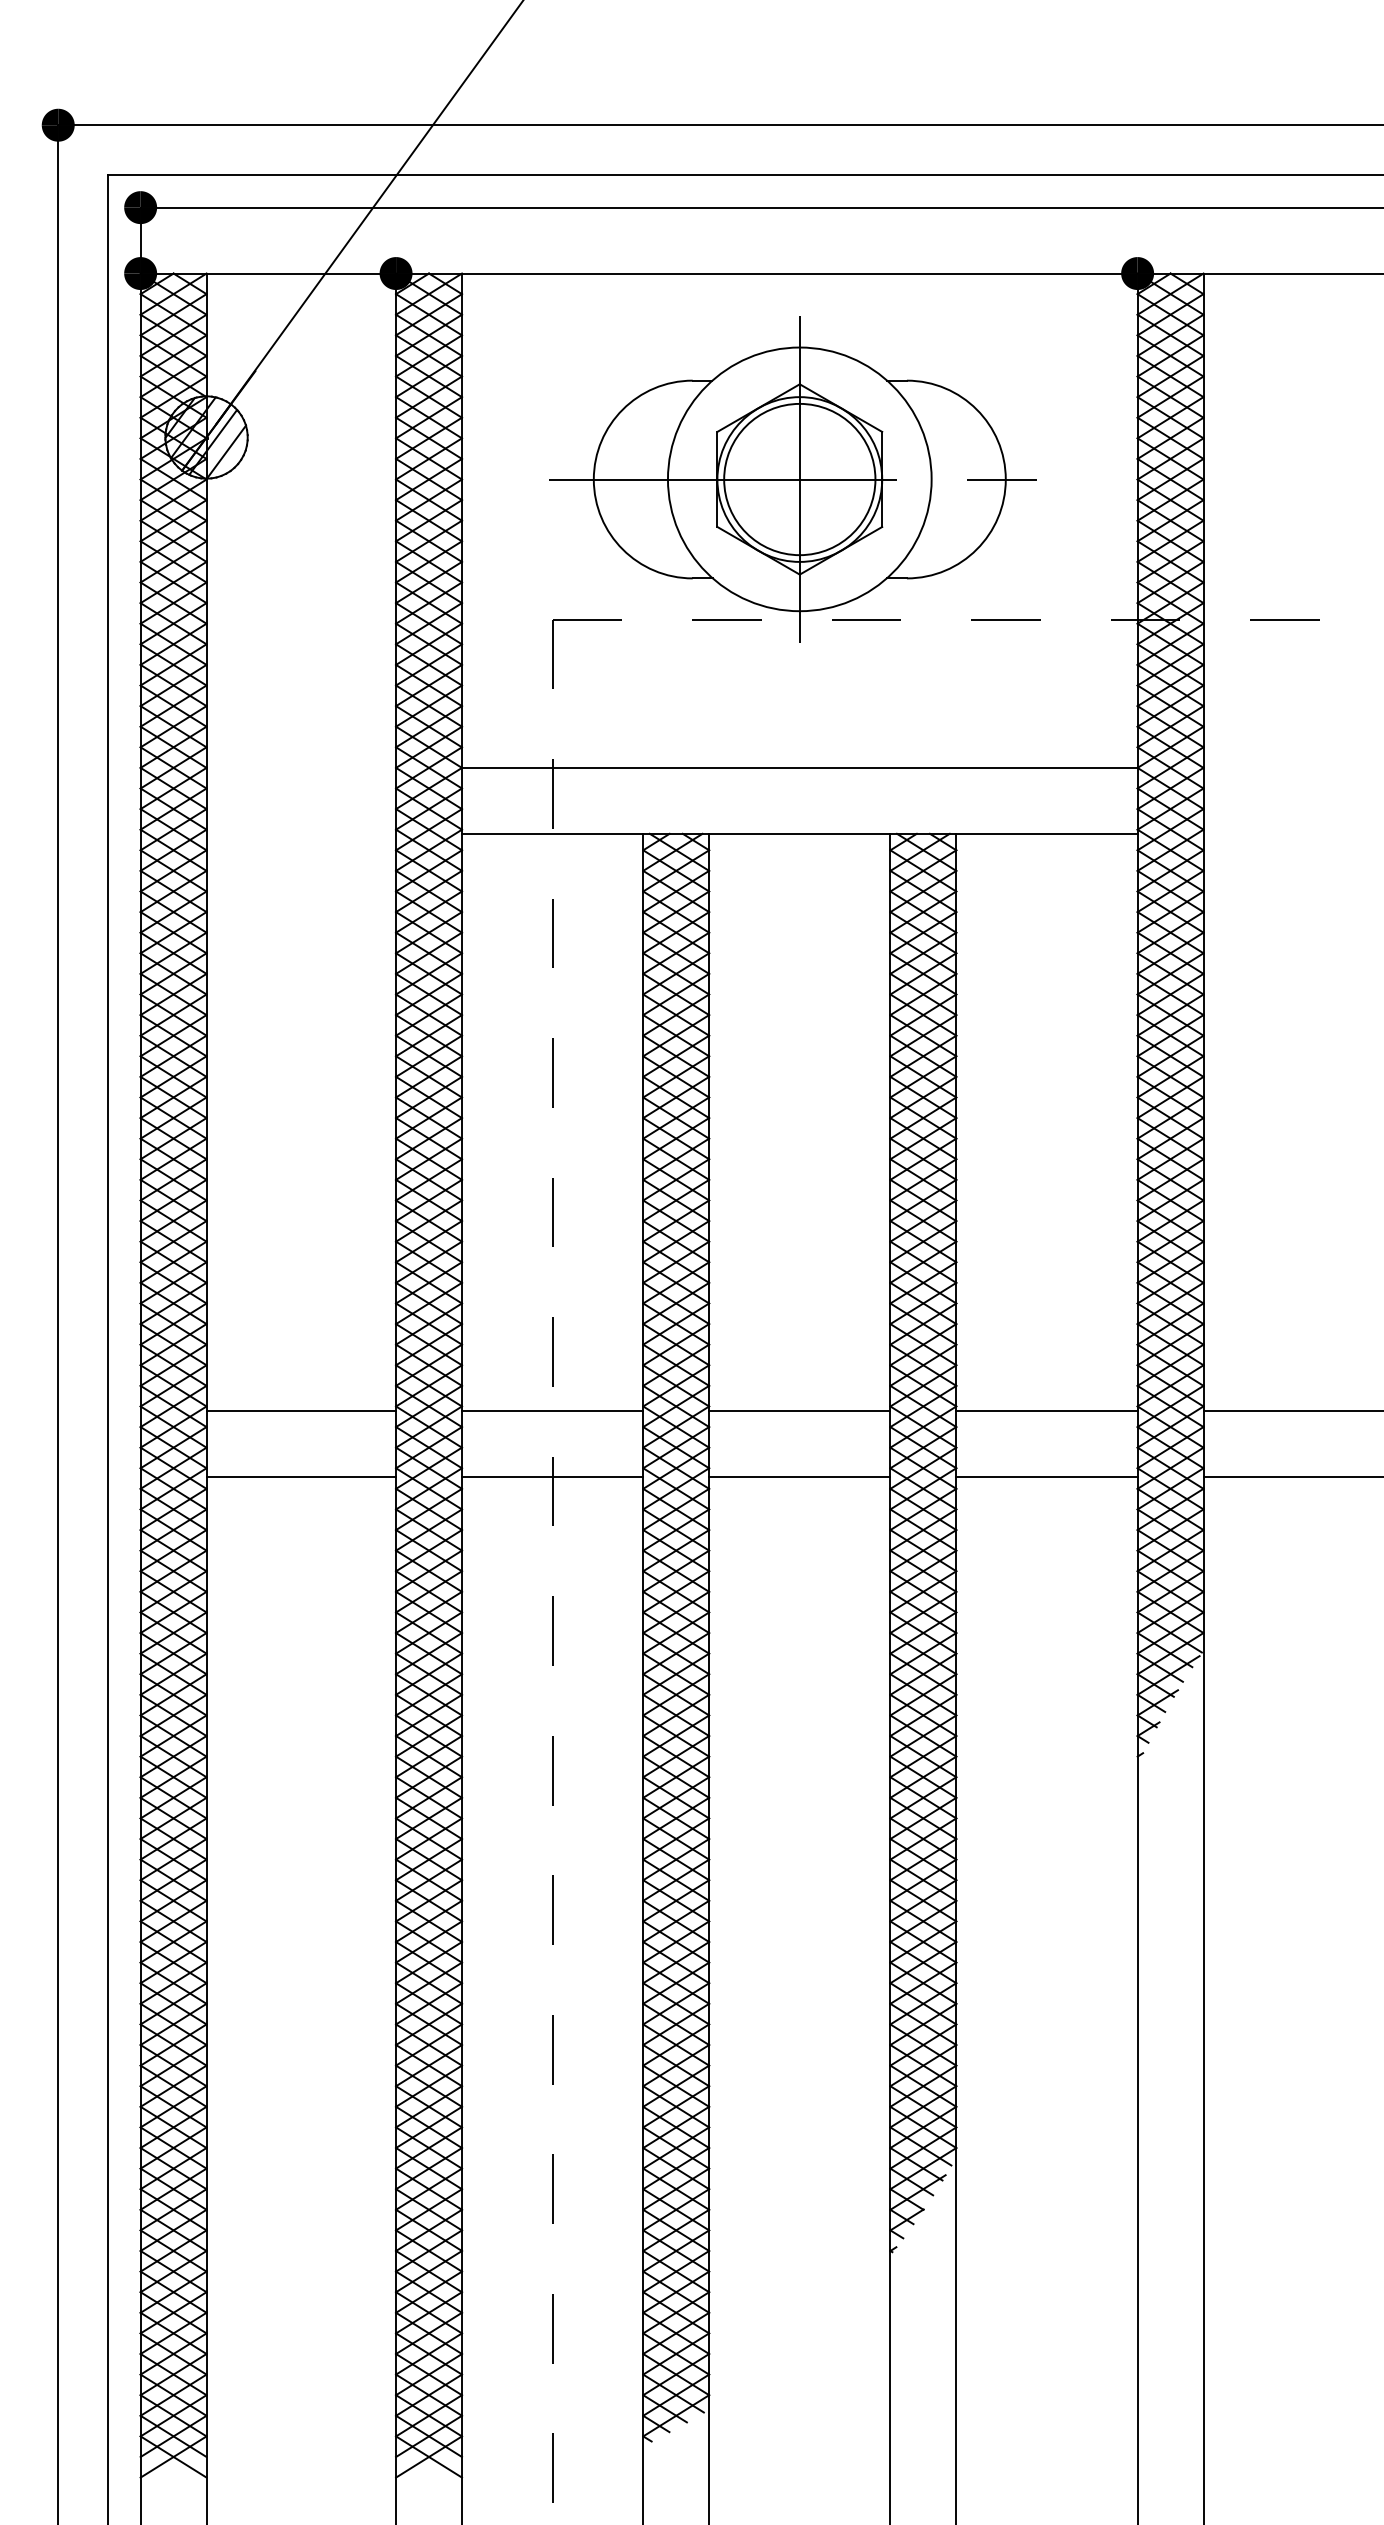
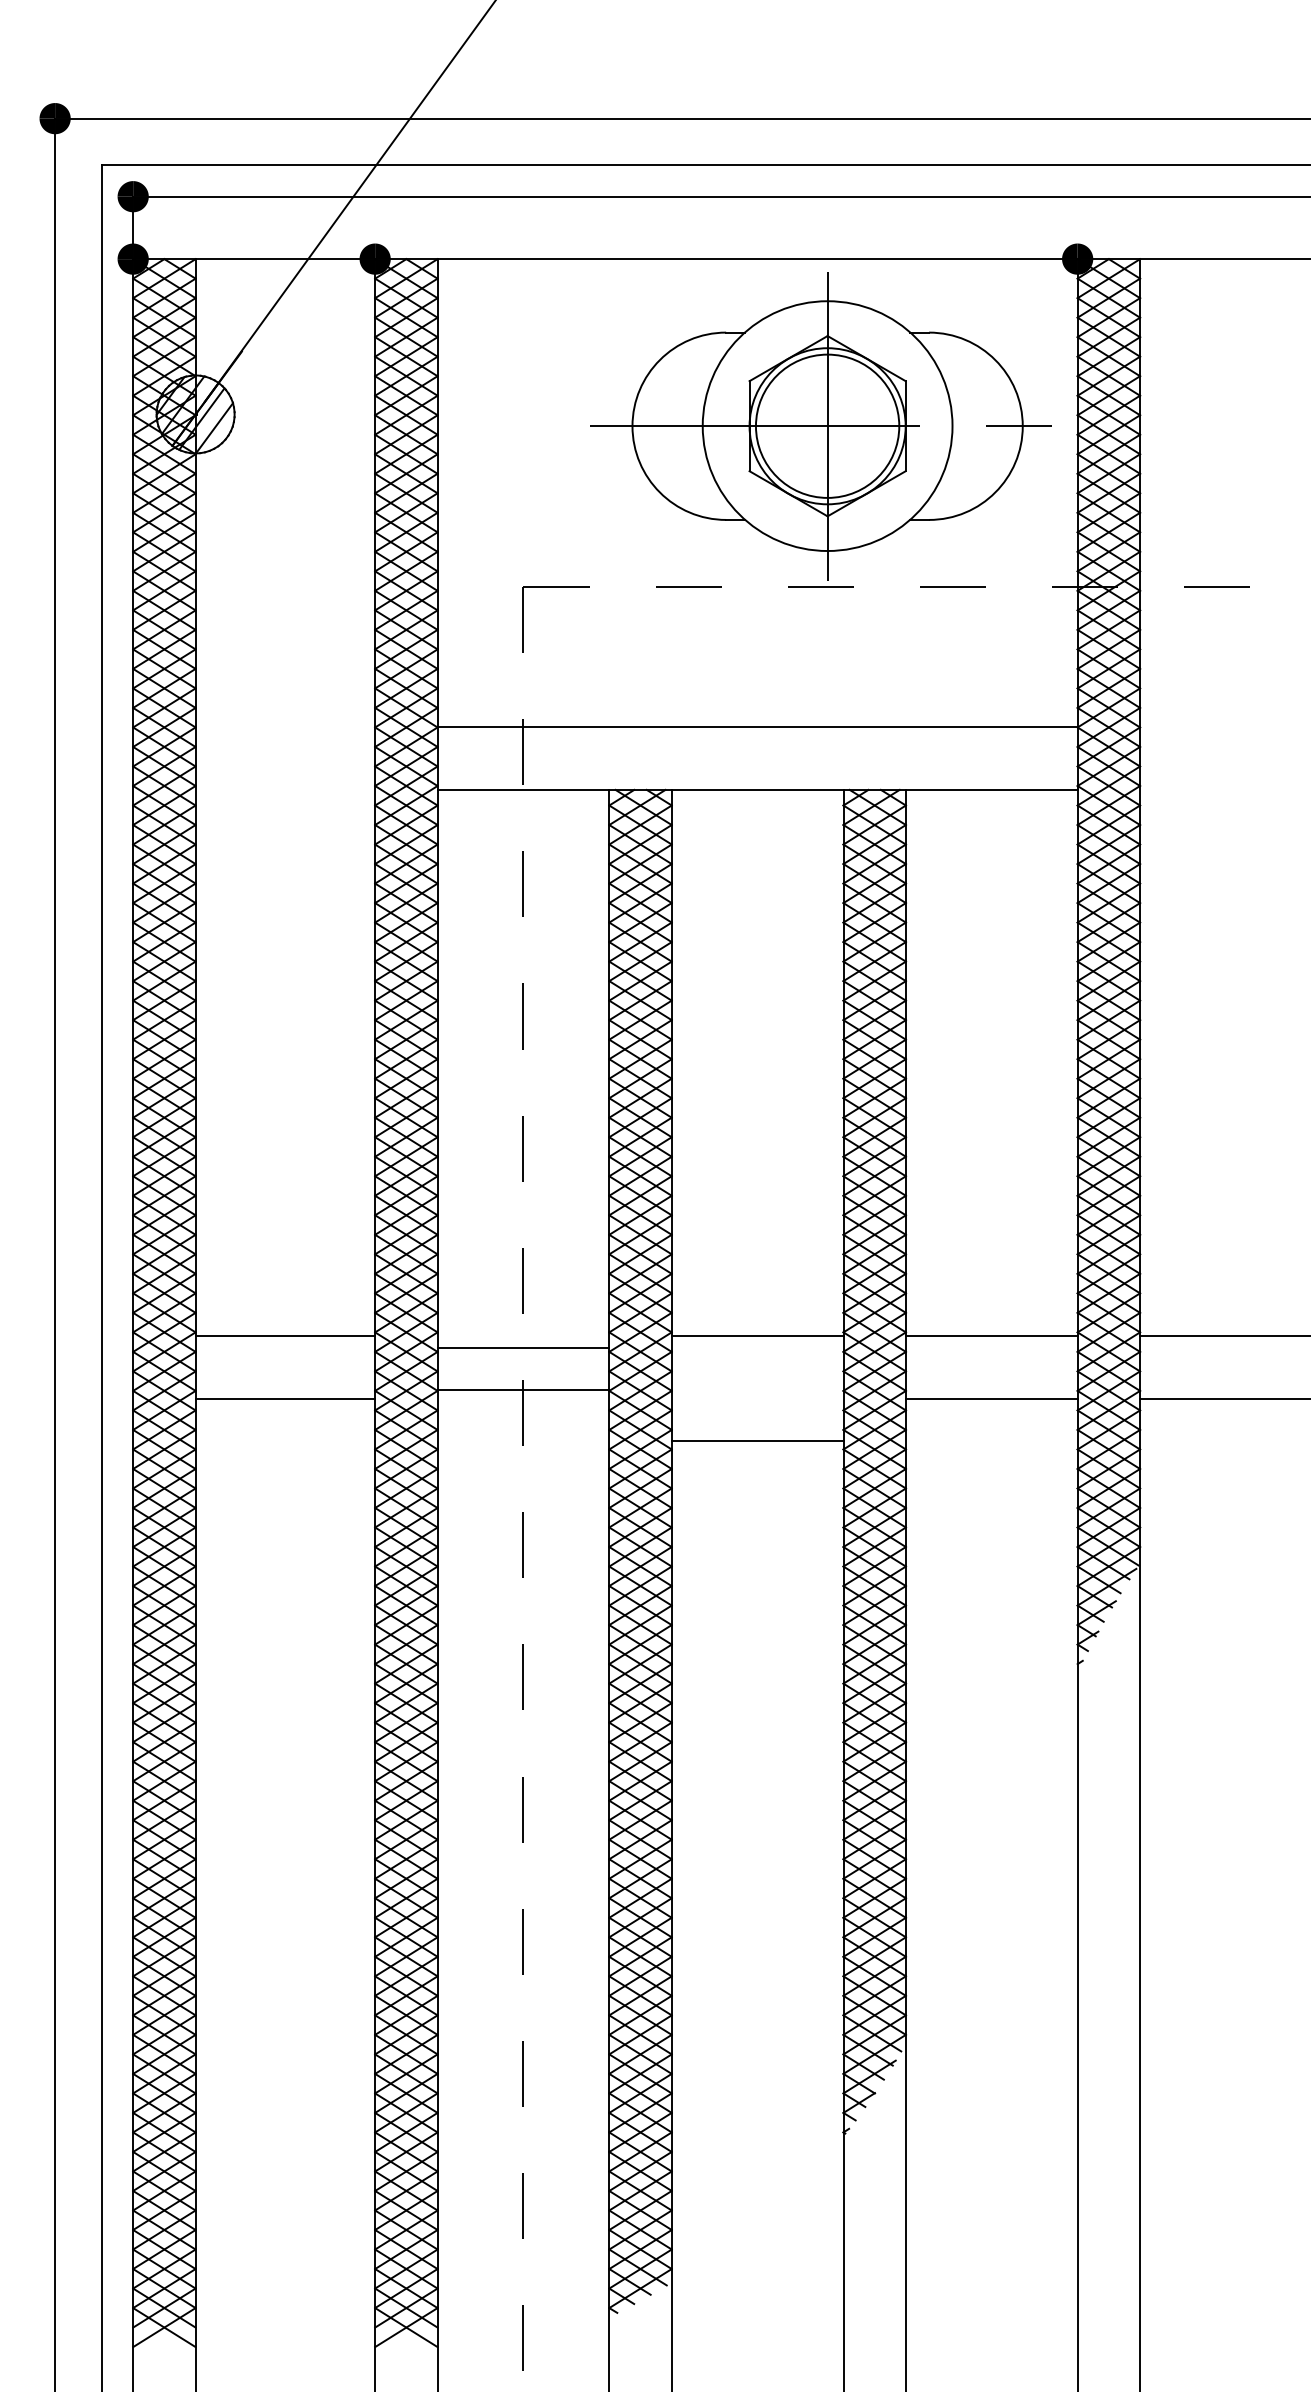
part: (792, 479) -> (820, 426), moved
line: (552, 1410) -> (523, 1390), moved
line: (552, 1476) -> (523, 1347), moved
line: (799, 1476) -> (757, 1440), moved

